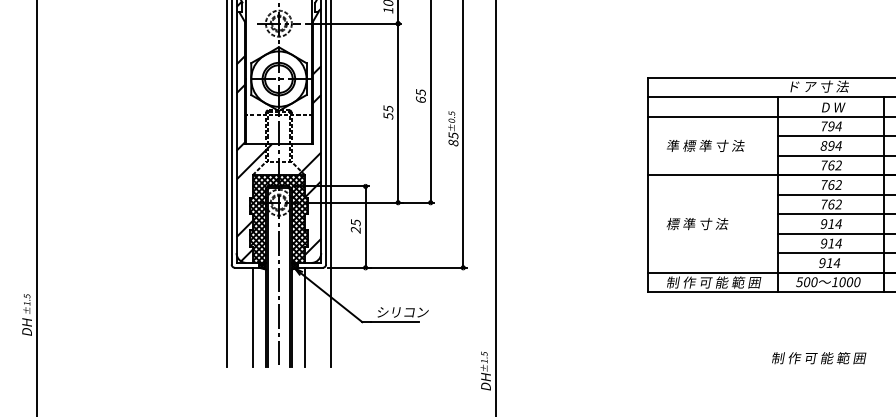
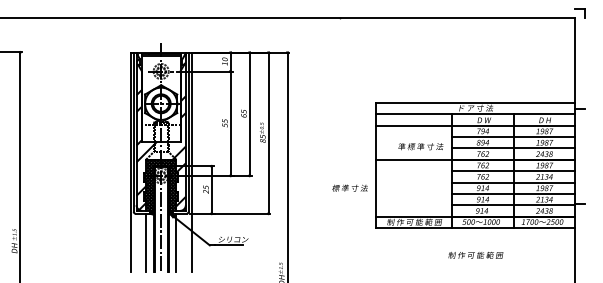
text: (705, 145) -> (420, 146), moved
text: (696, 222) -> (349, 187), moved
text: (818, 358) -> (475, 255), moved

